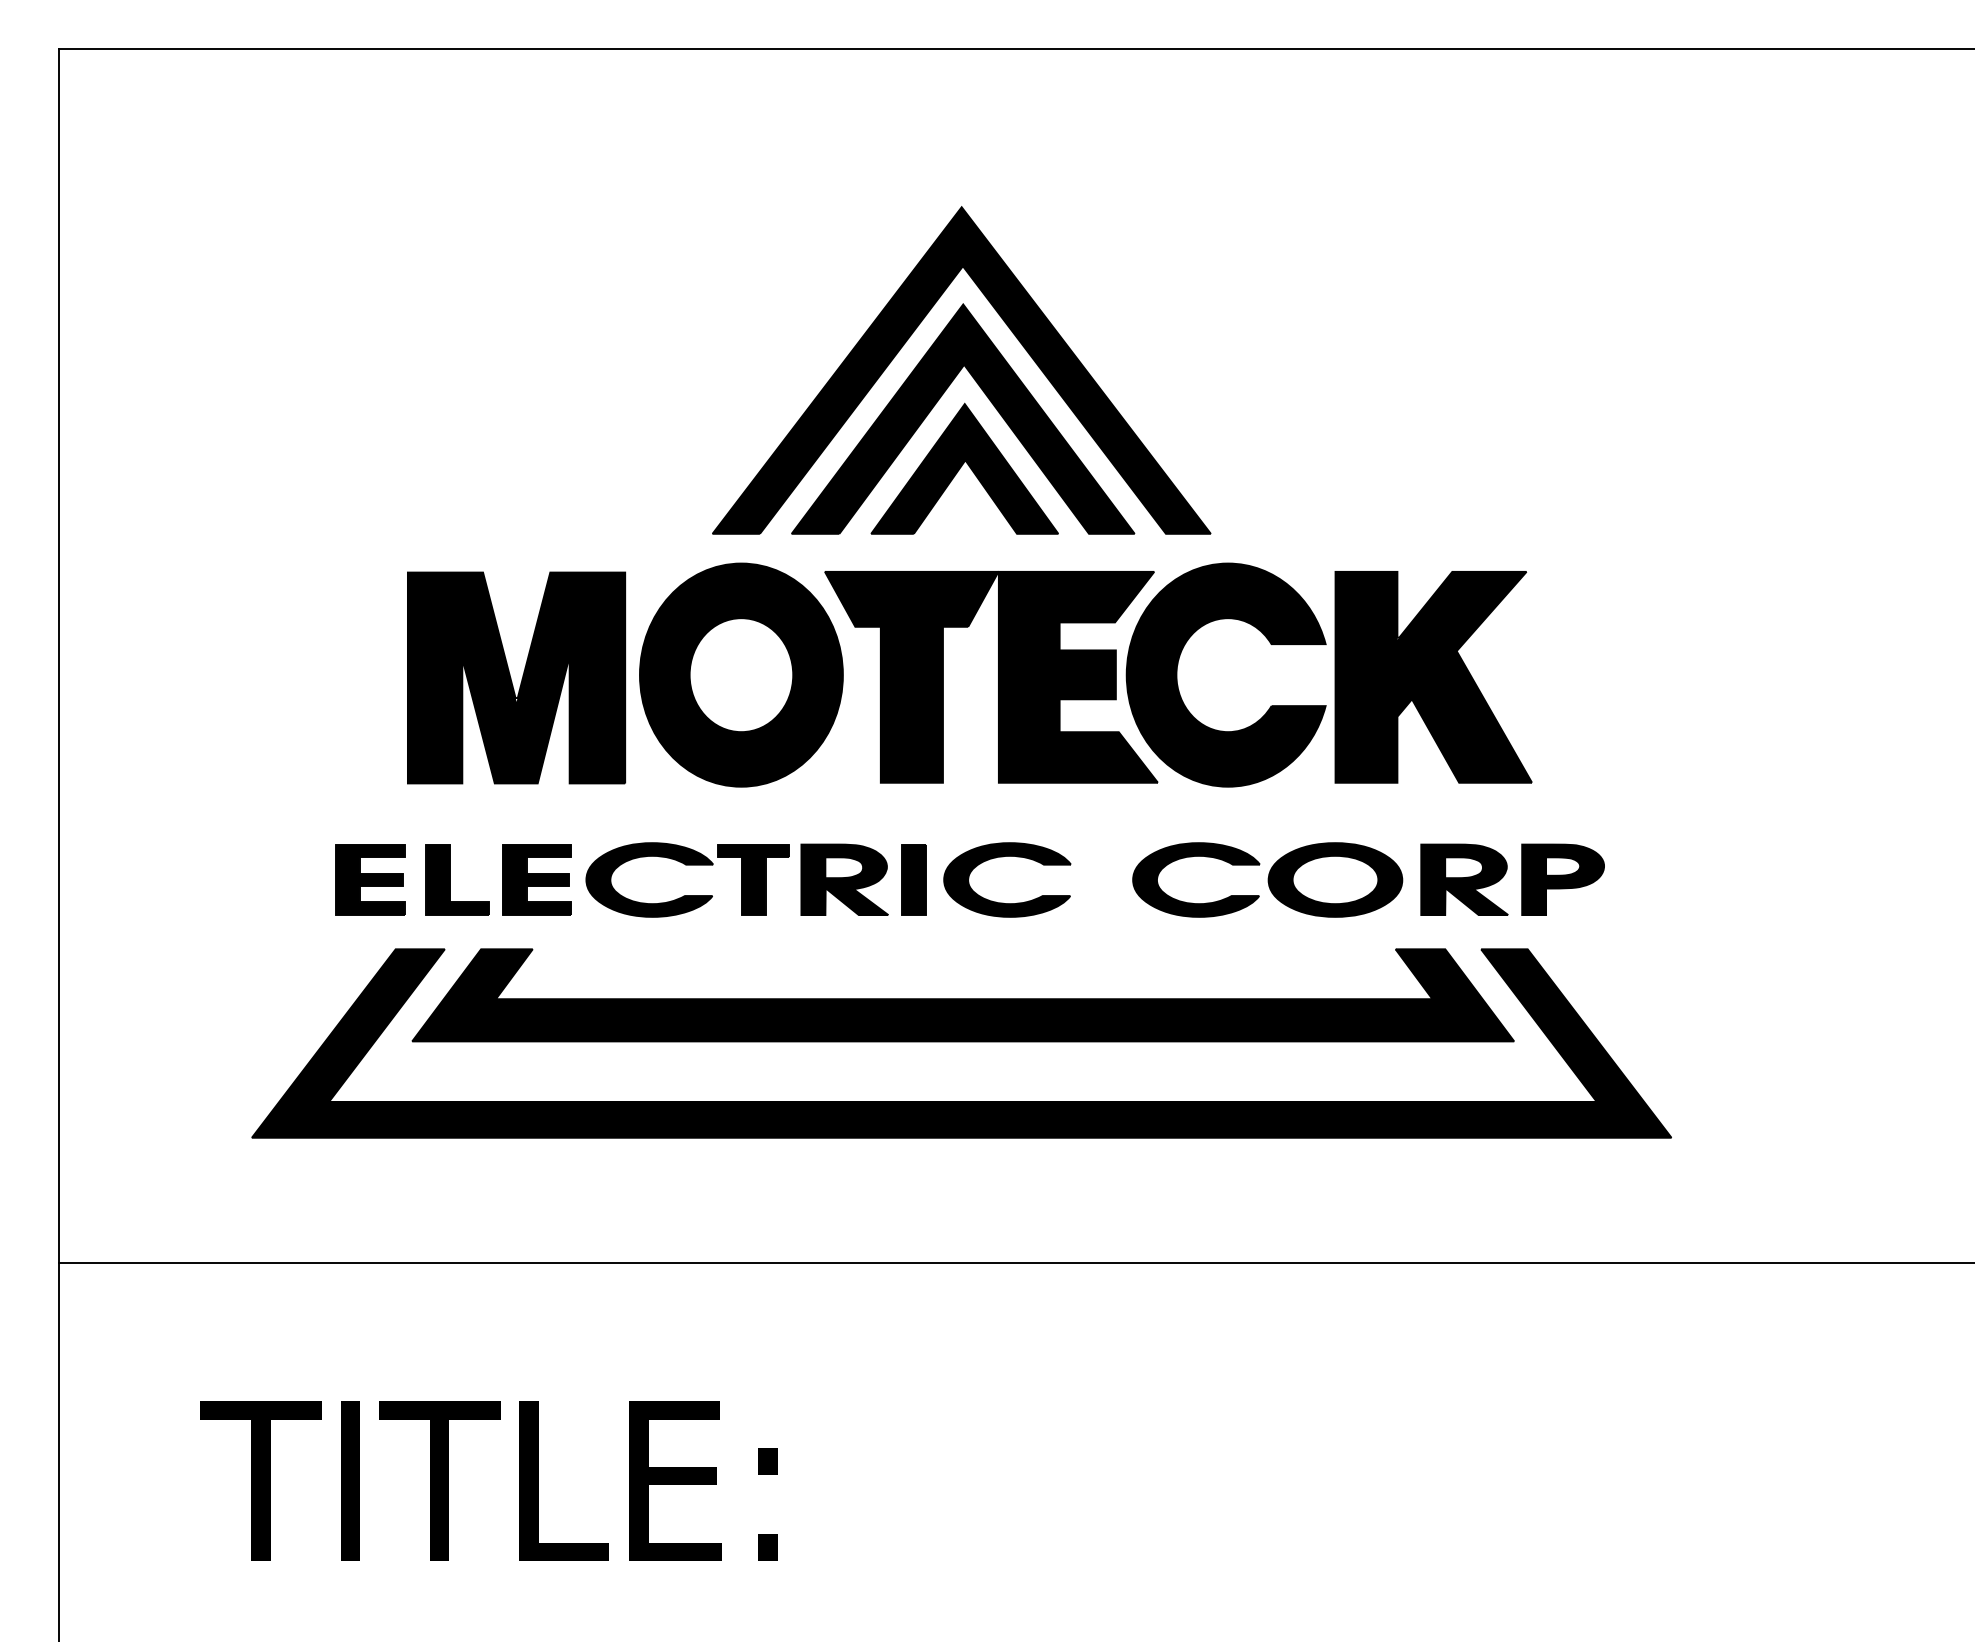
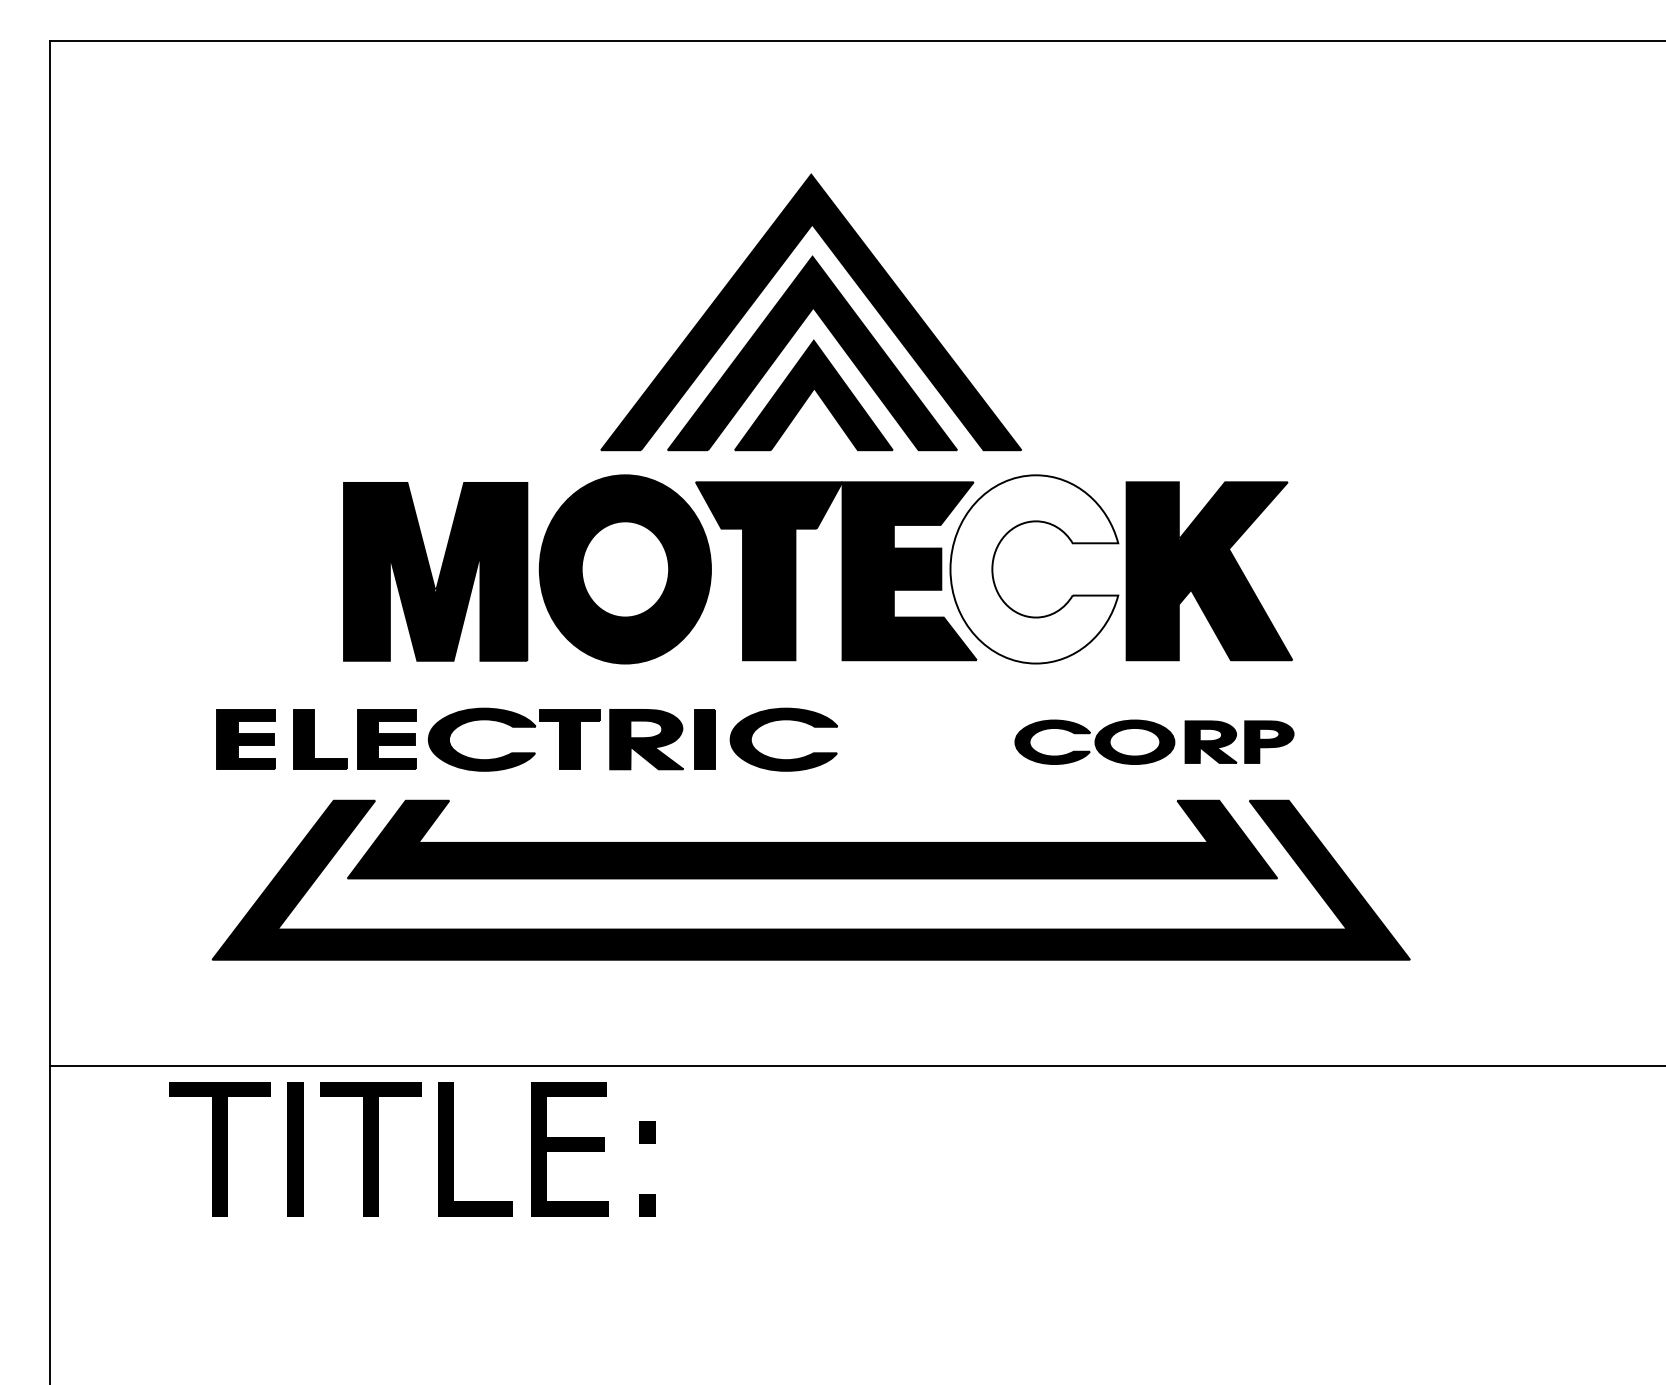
fill: (1225, 674) -> (1033, 568), removed
part: (703, 865) -> (527, 727), moved
part: (1368, 879) -> (1154, 741), size x0.7
text: (488, 1480) -> (411, 1148), moved

